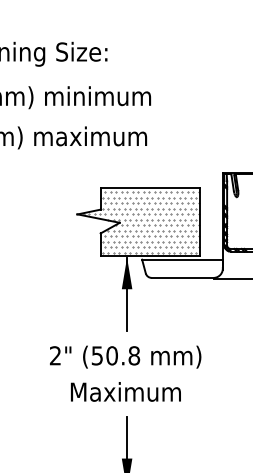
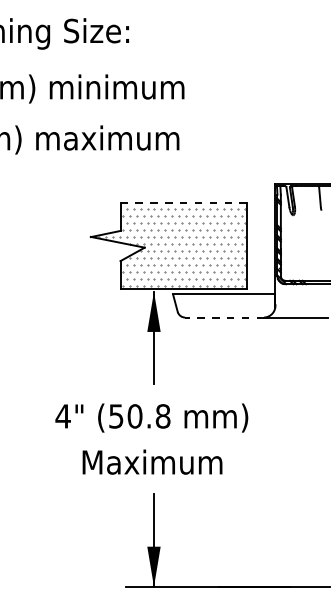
line: (150, 187) -> (183, 203), solid -> dashed
line: (182, 277) -> (224, 317), solid -> dashed
text: (54, 355) -> (62, 416), 2" -> 4"

